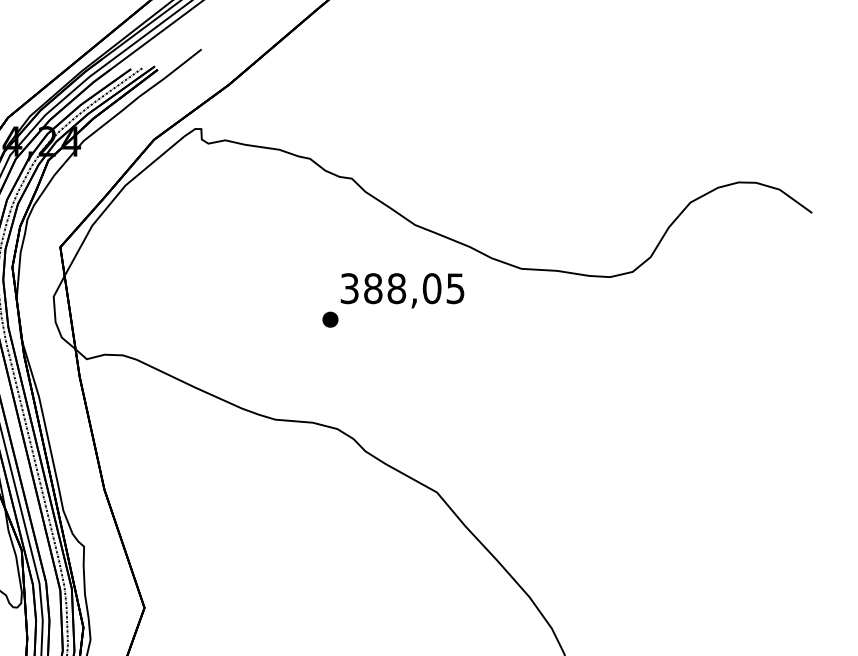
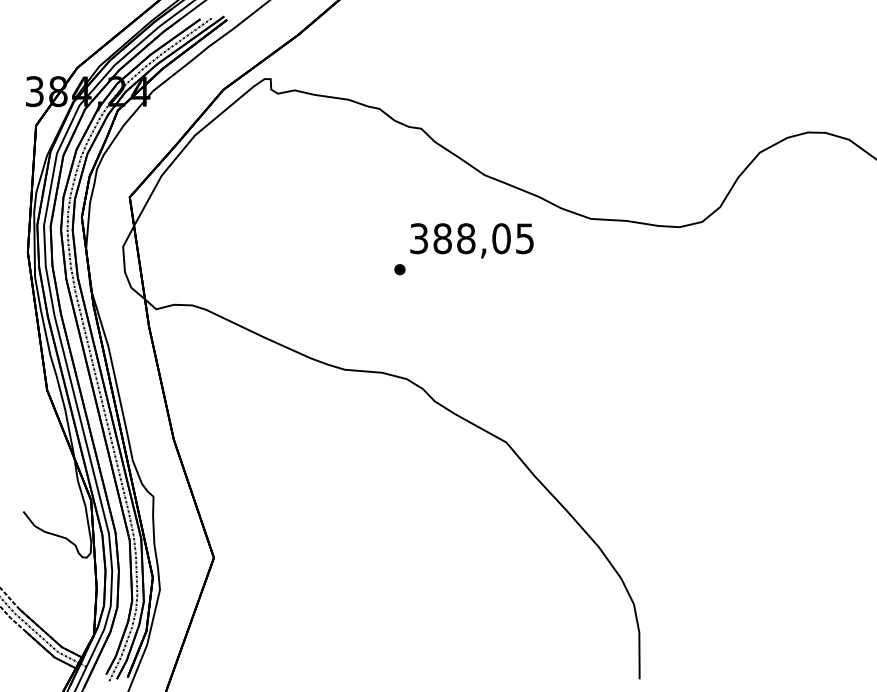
part: (330, 319) -> (399, 269), size x0.7

